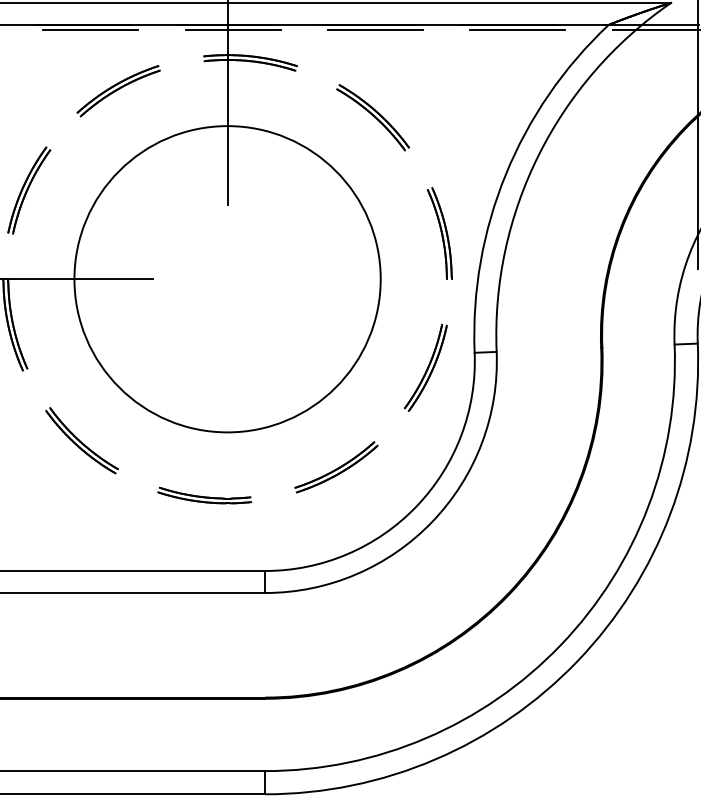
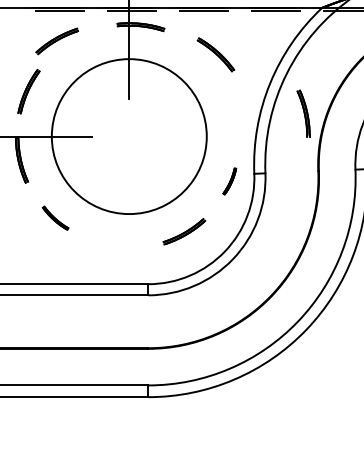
part: (117, 91) -> (56, 41), moved
part: (372, 116) -> (215, 54), moved
part: (439, 233) -> (303, 113), moved
part: (425, 367) -> (229, 181), size x0.6
part: (81, 439) -> (55, 217), size x0.7
part: (204, 494) -> (117, 245), removed

